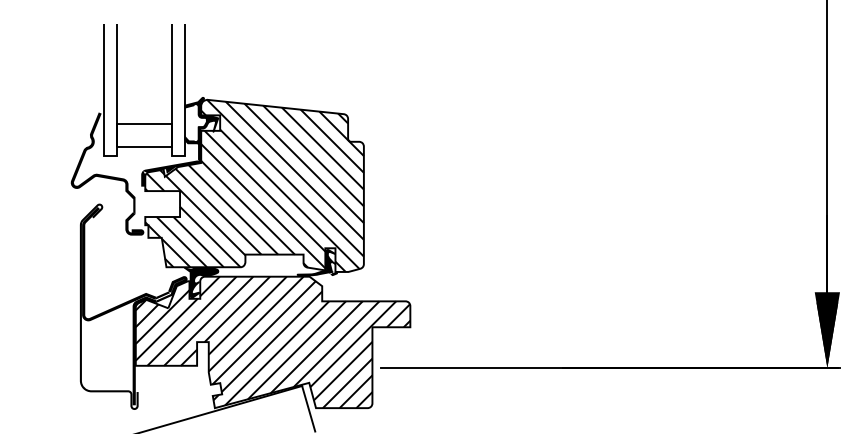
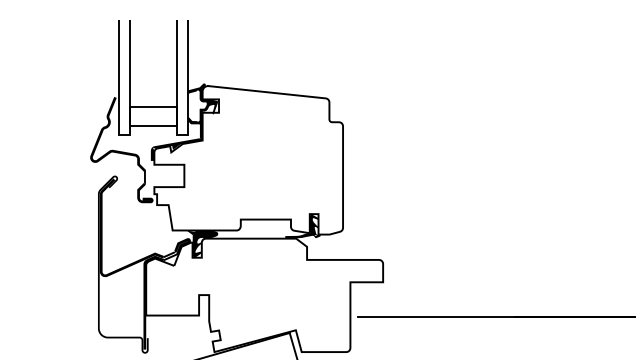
hatch: (254, 185) -> (248, 159), removed
hatch: (272, 342) -> (264, 295), removed

